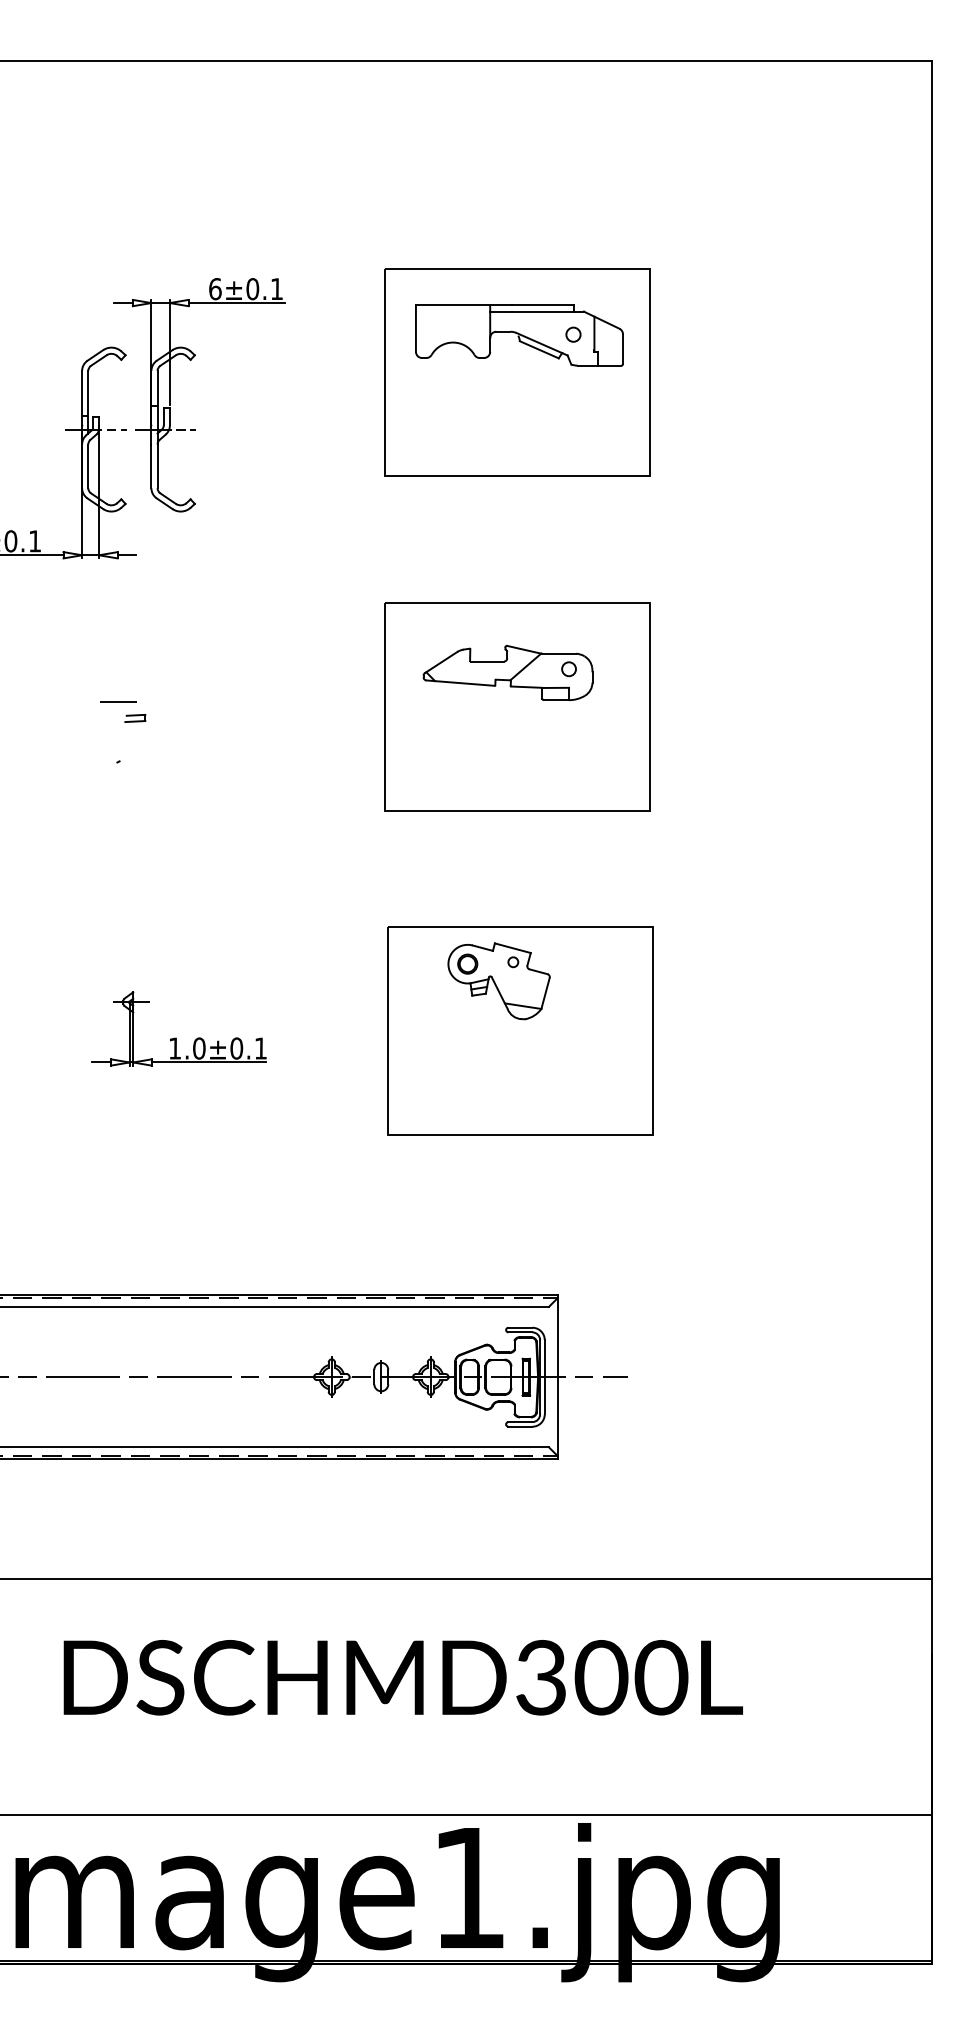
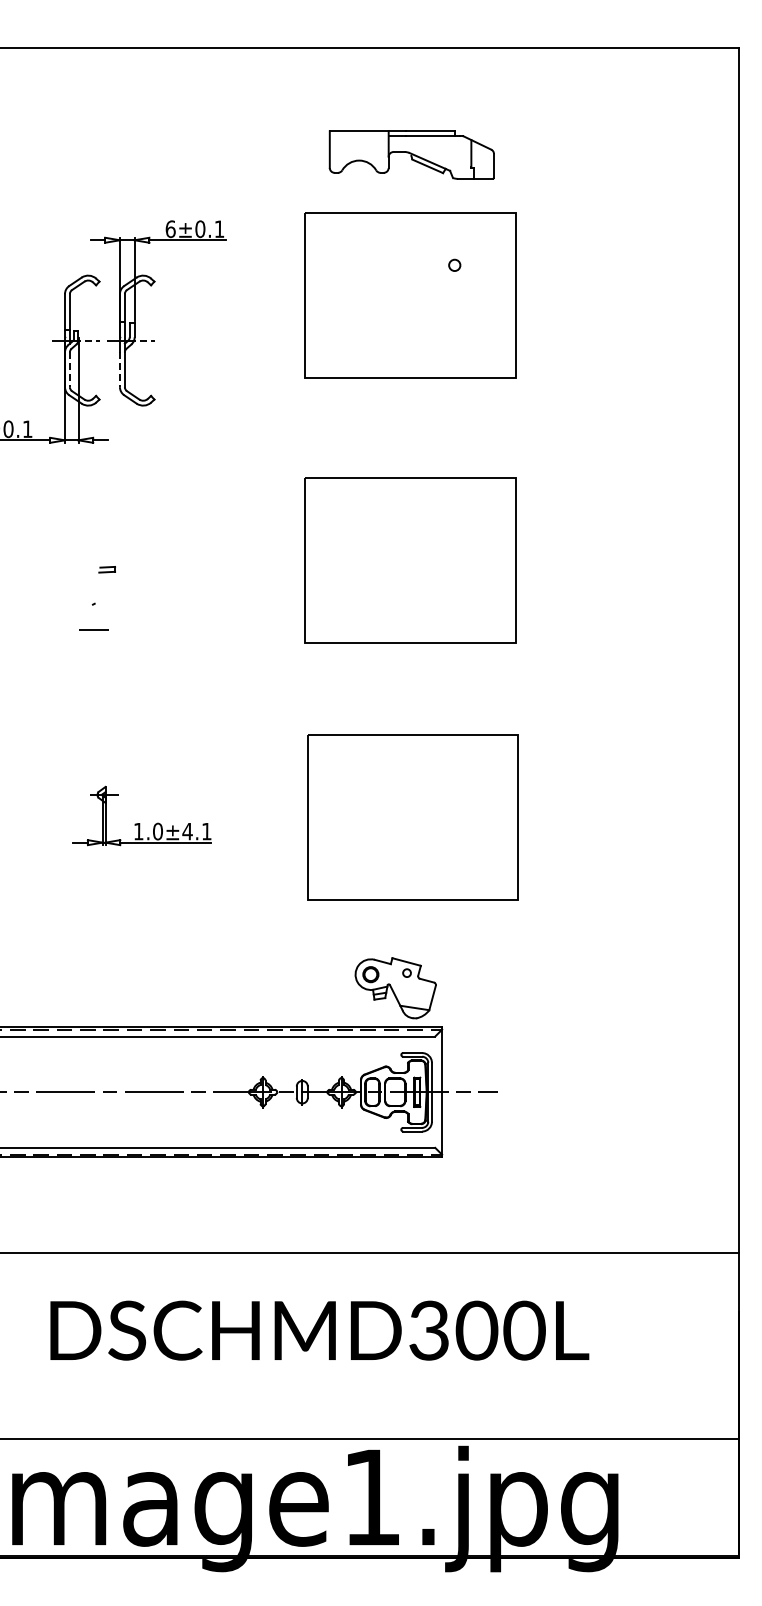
part: (518, 334) -> (411, 154), moved
line: (87, 467) -> (69, 370), solid -> dashed
line: (150, 467) -> (119, 370), solid -> dashed
part: (507, 672) -> (402, 533), removed
line: (118, 701) -> (93, 629), moved
part: (498, 981) -> (395, 988), moved
text: (236, 1048) -> (187, 831), 1.0±0.1 -> 1.0±4.1

